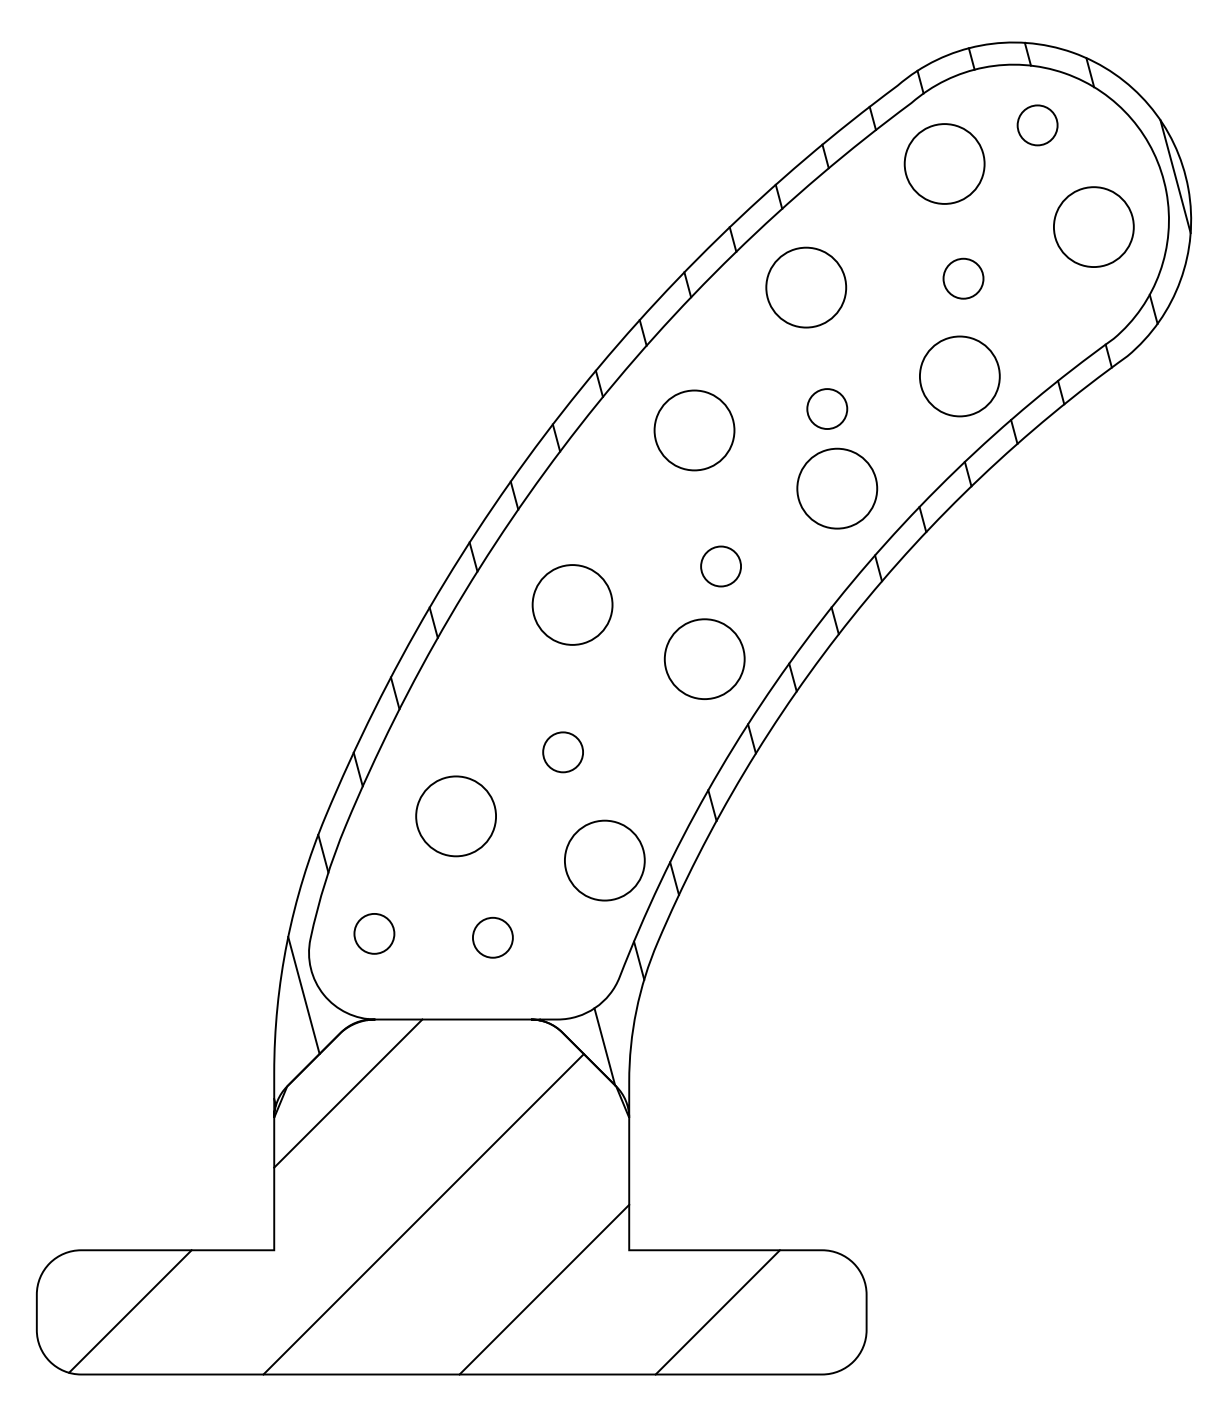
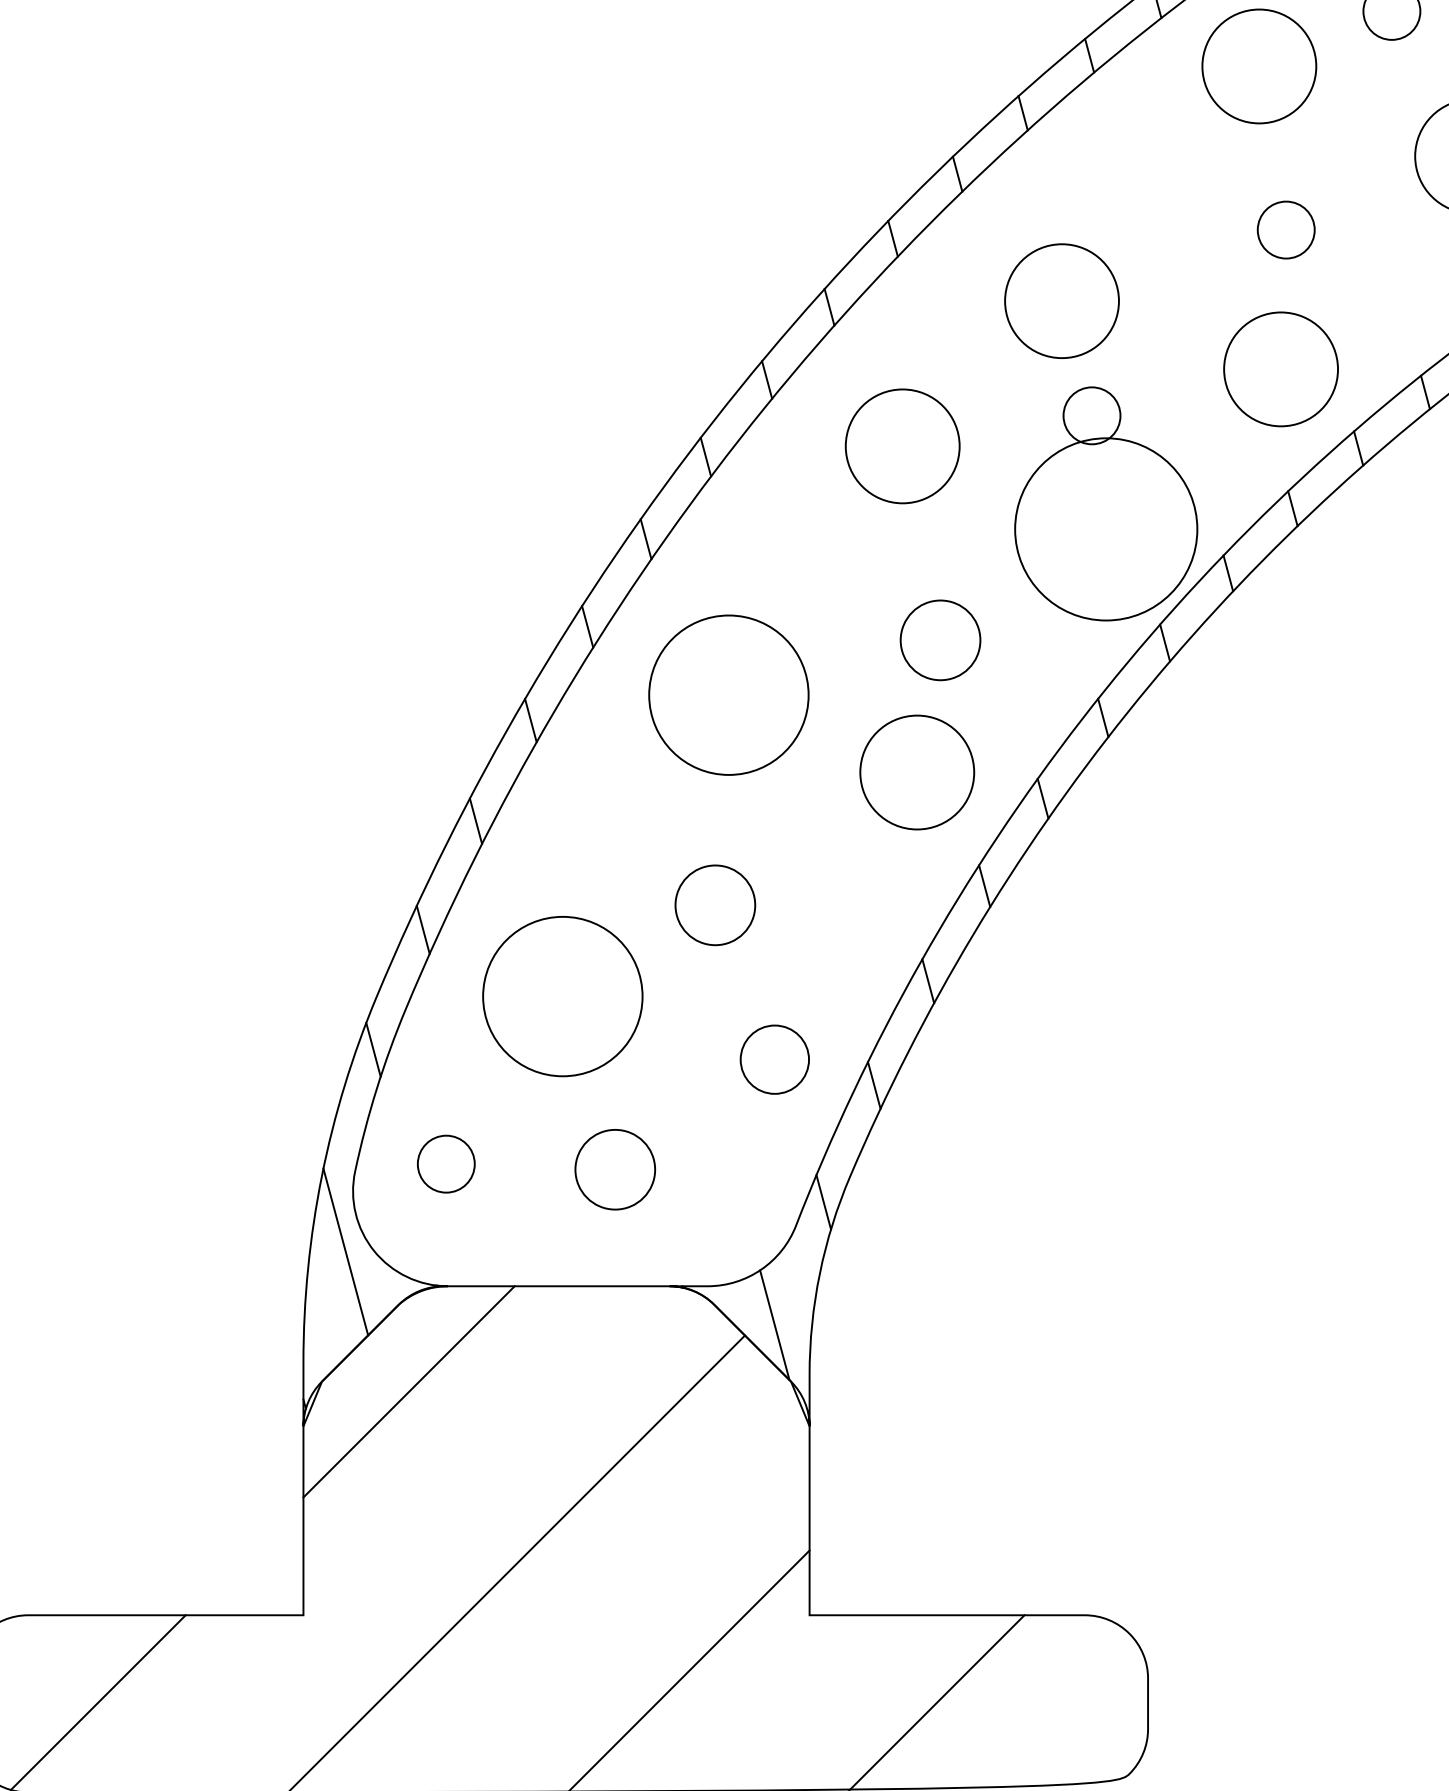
circle: (806, 287) -> (1062, 301), moved
circle: (837, 488) -> (1106, 529), size x1.6
circle: (721, 566) -> (941, 640), size x1.4
circle: (572, 604) -> (728, 694), size x1.4
circle: (563, 752) -> (715, 905), size x1.4
circle: (455, 816) -> (561, 996), size x1.4
circle: (604, 860) -> (774, 1059), size x0.6
circle: (492, 937) -> (614, 1169), size x1.4

